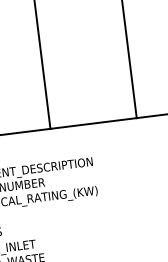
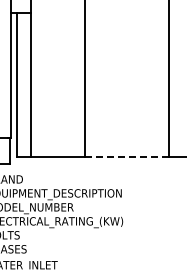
line: (93, 123) -> (127, 157), solid -> dashed

